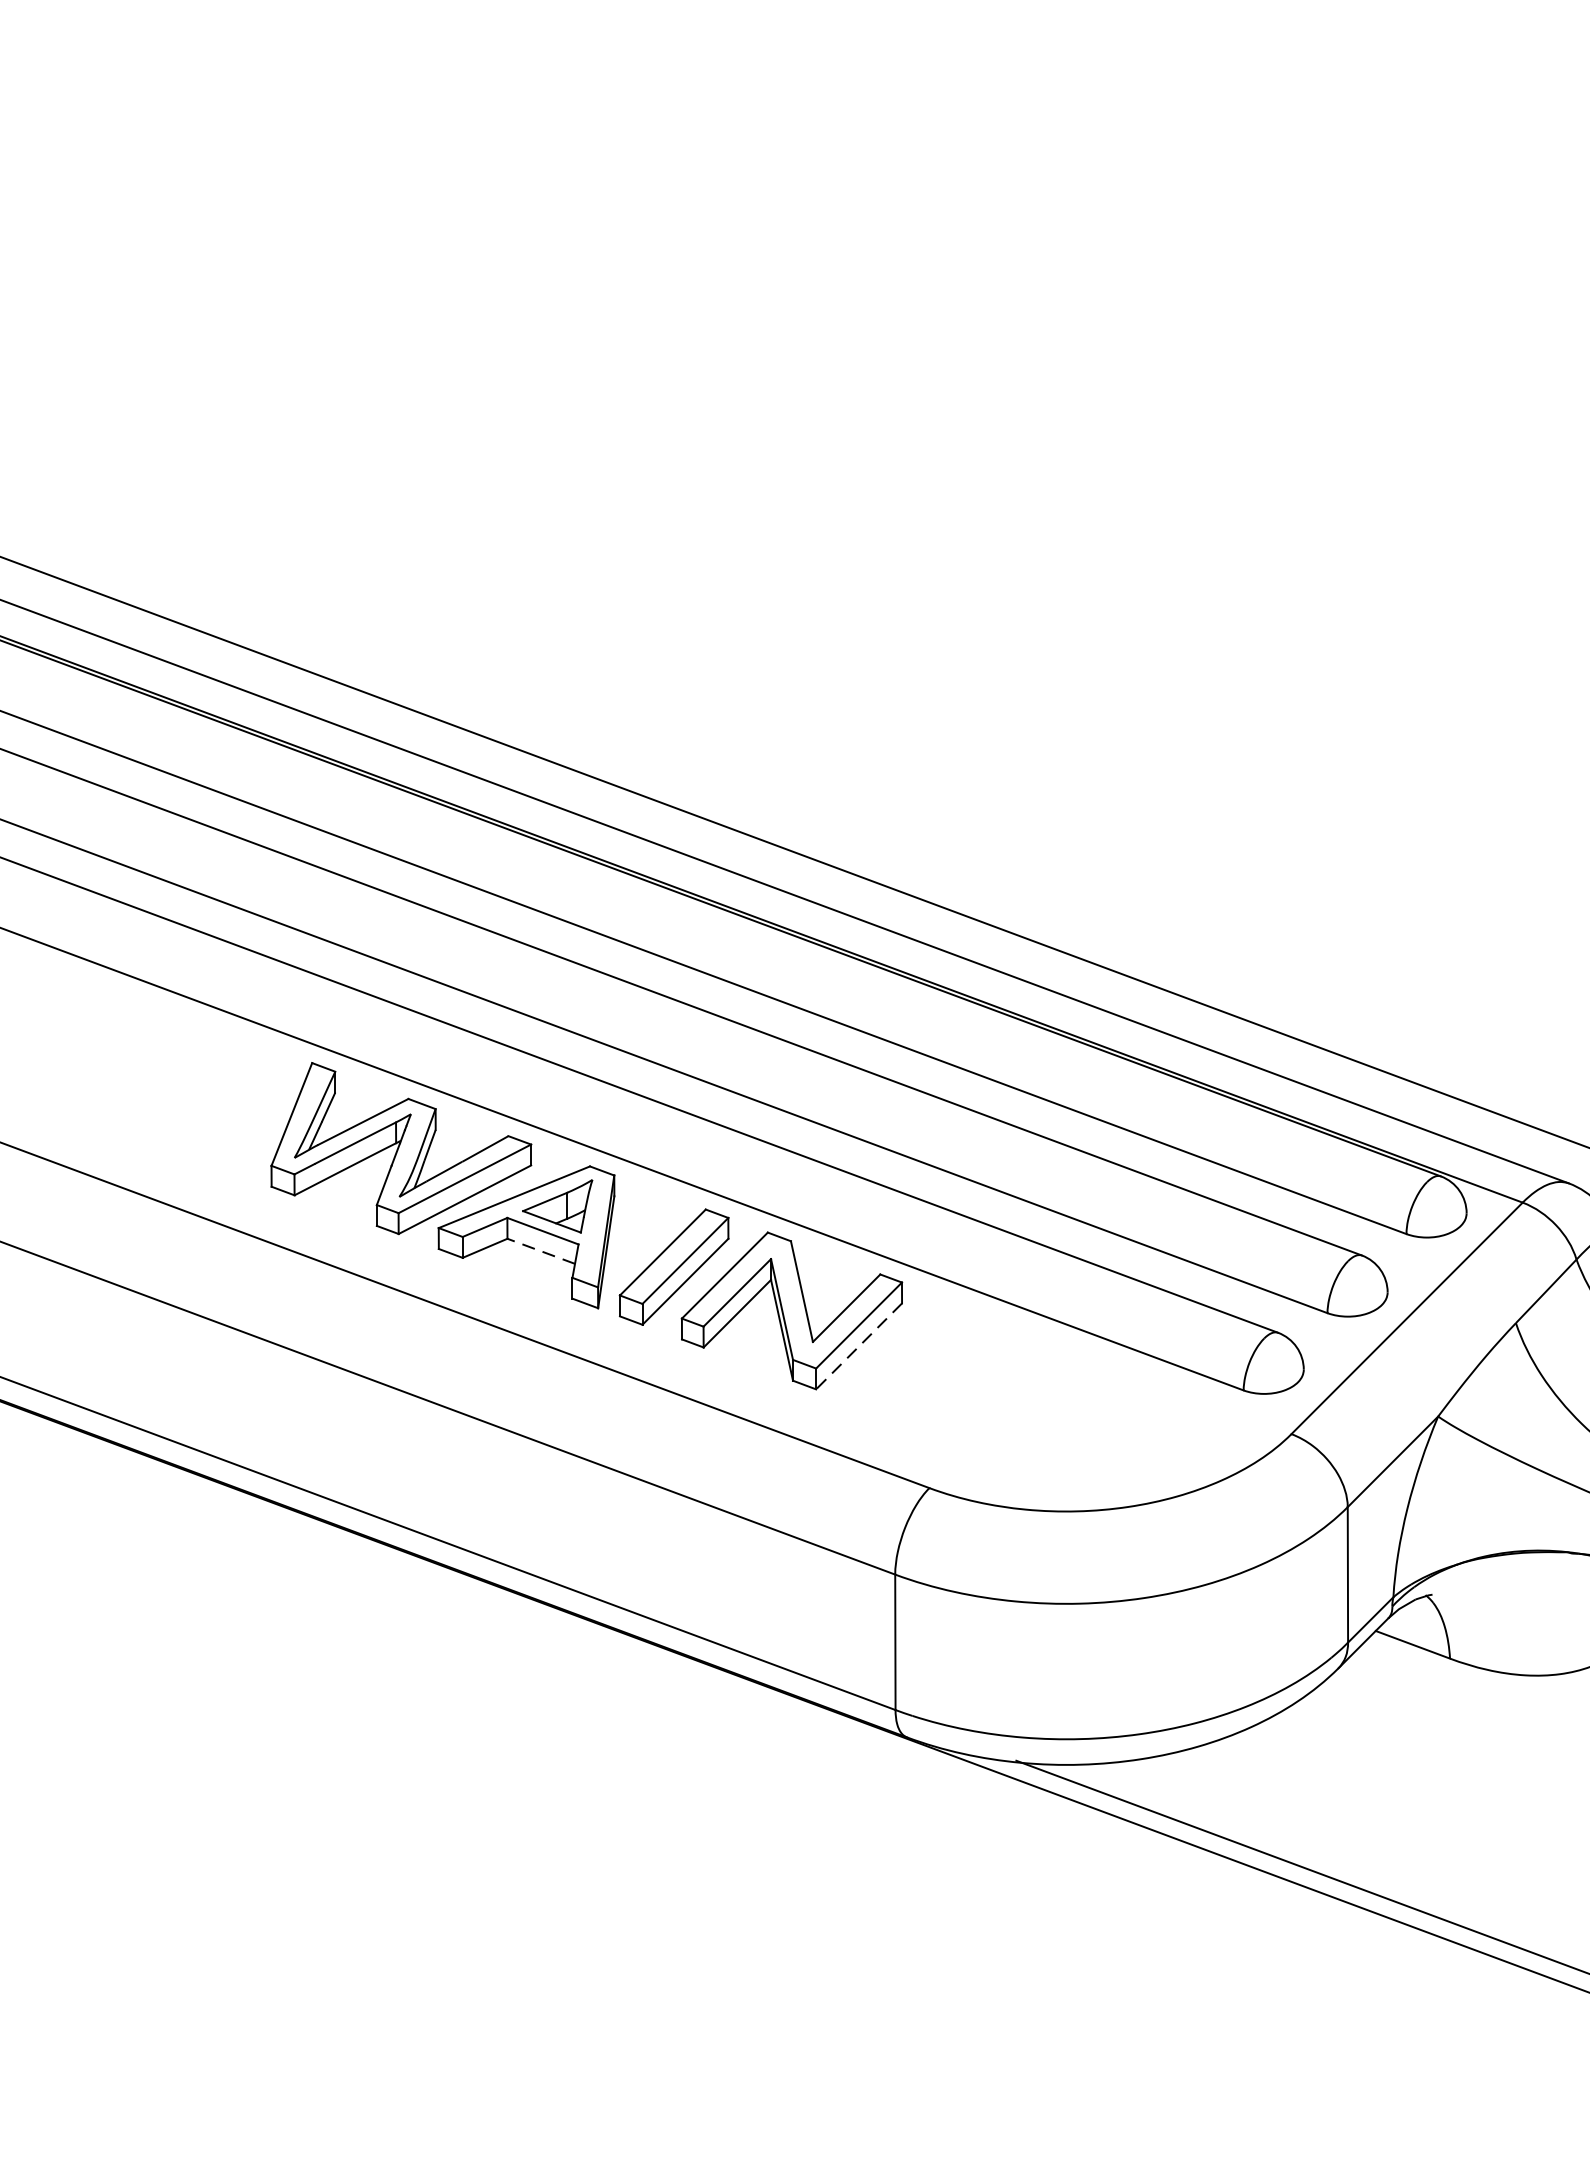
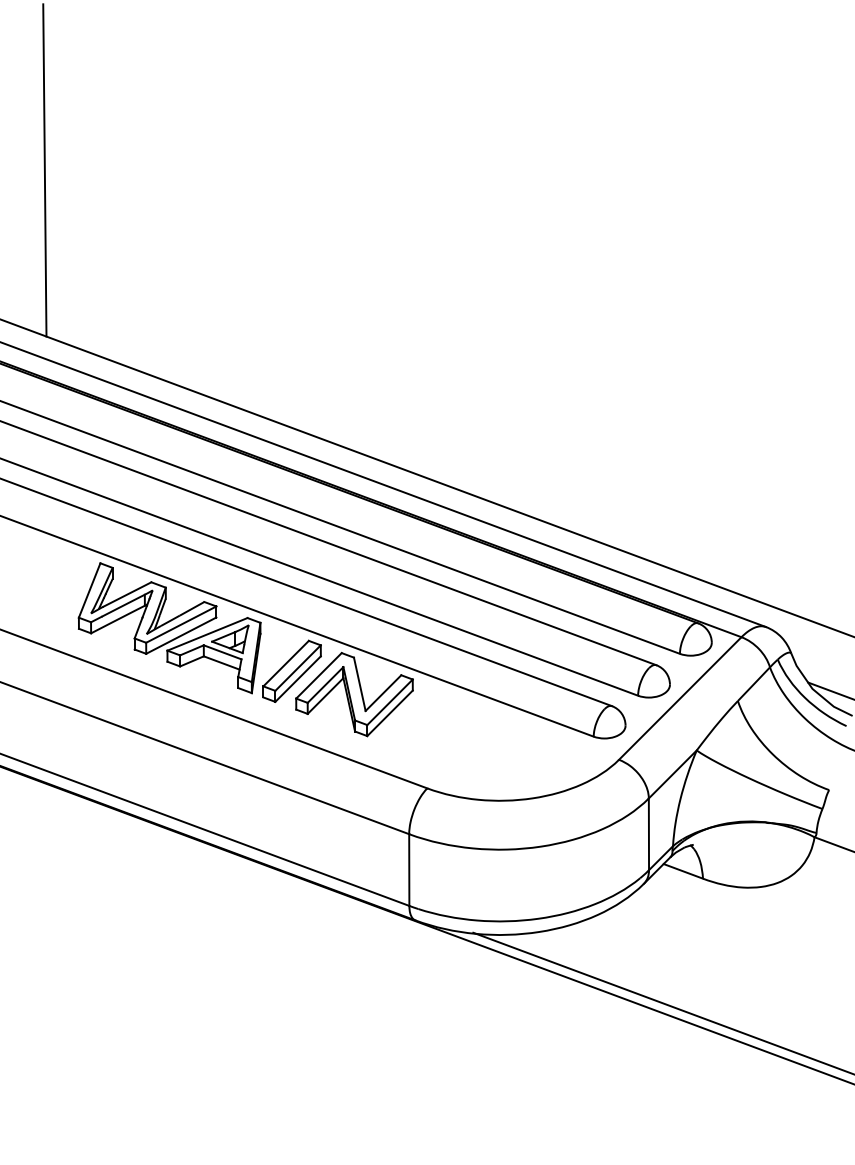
line: (206, 321) -> (44, 170), added
line: (540, 1250) -> (221, 662), dashed -> solid
line: (858, 1346) -> (389, 713), dashed -> solid

